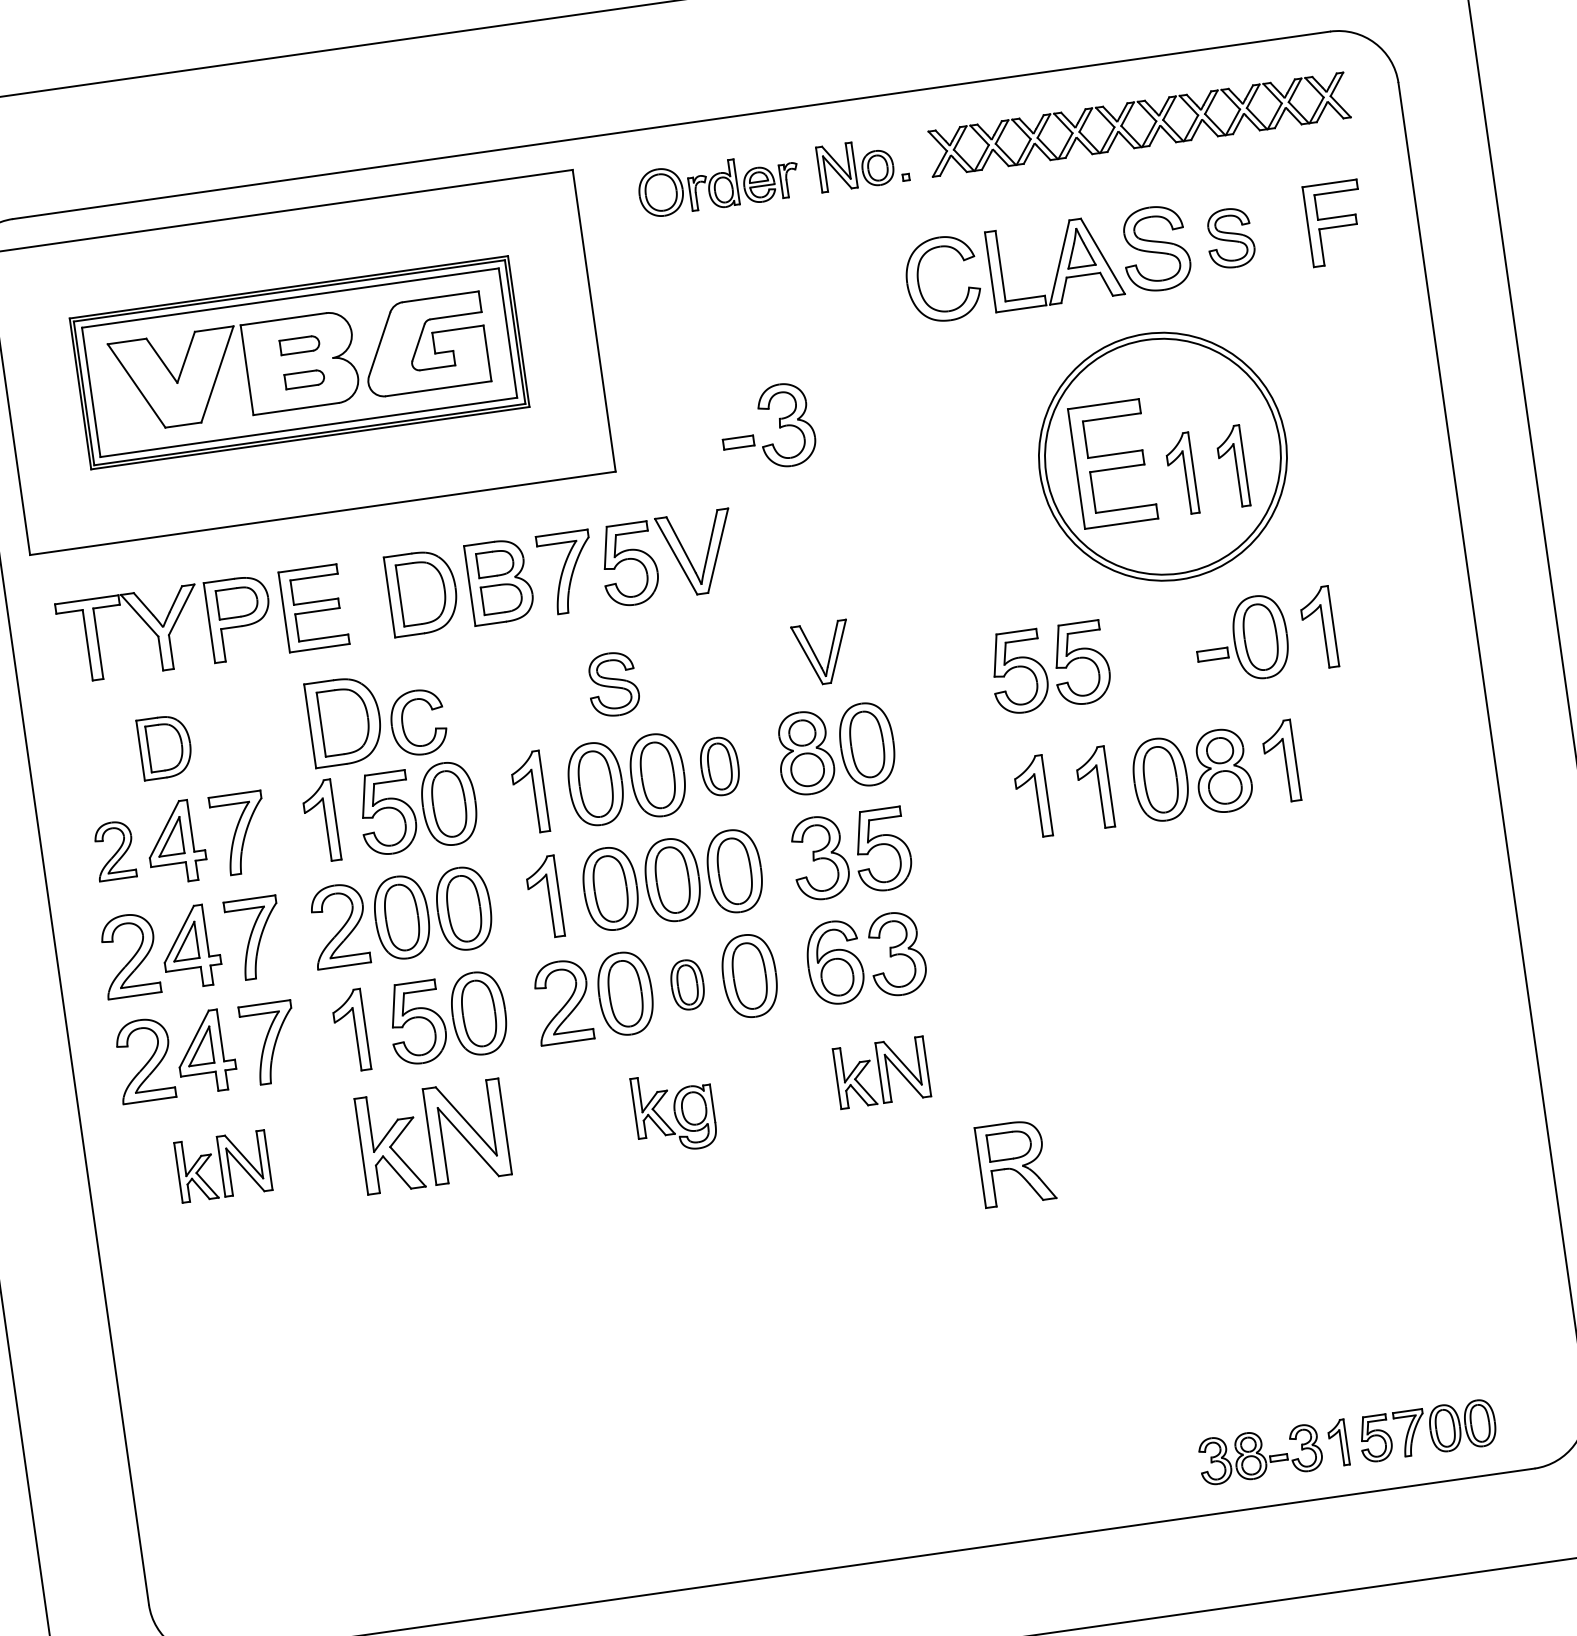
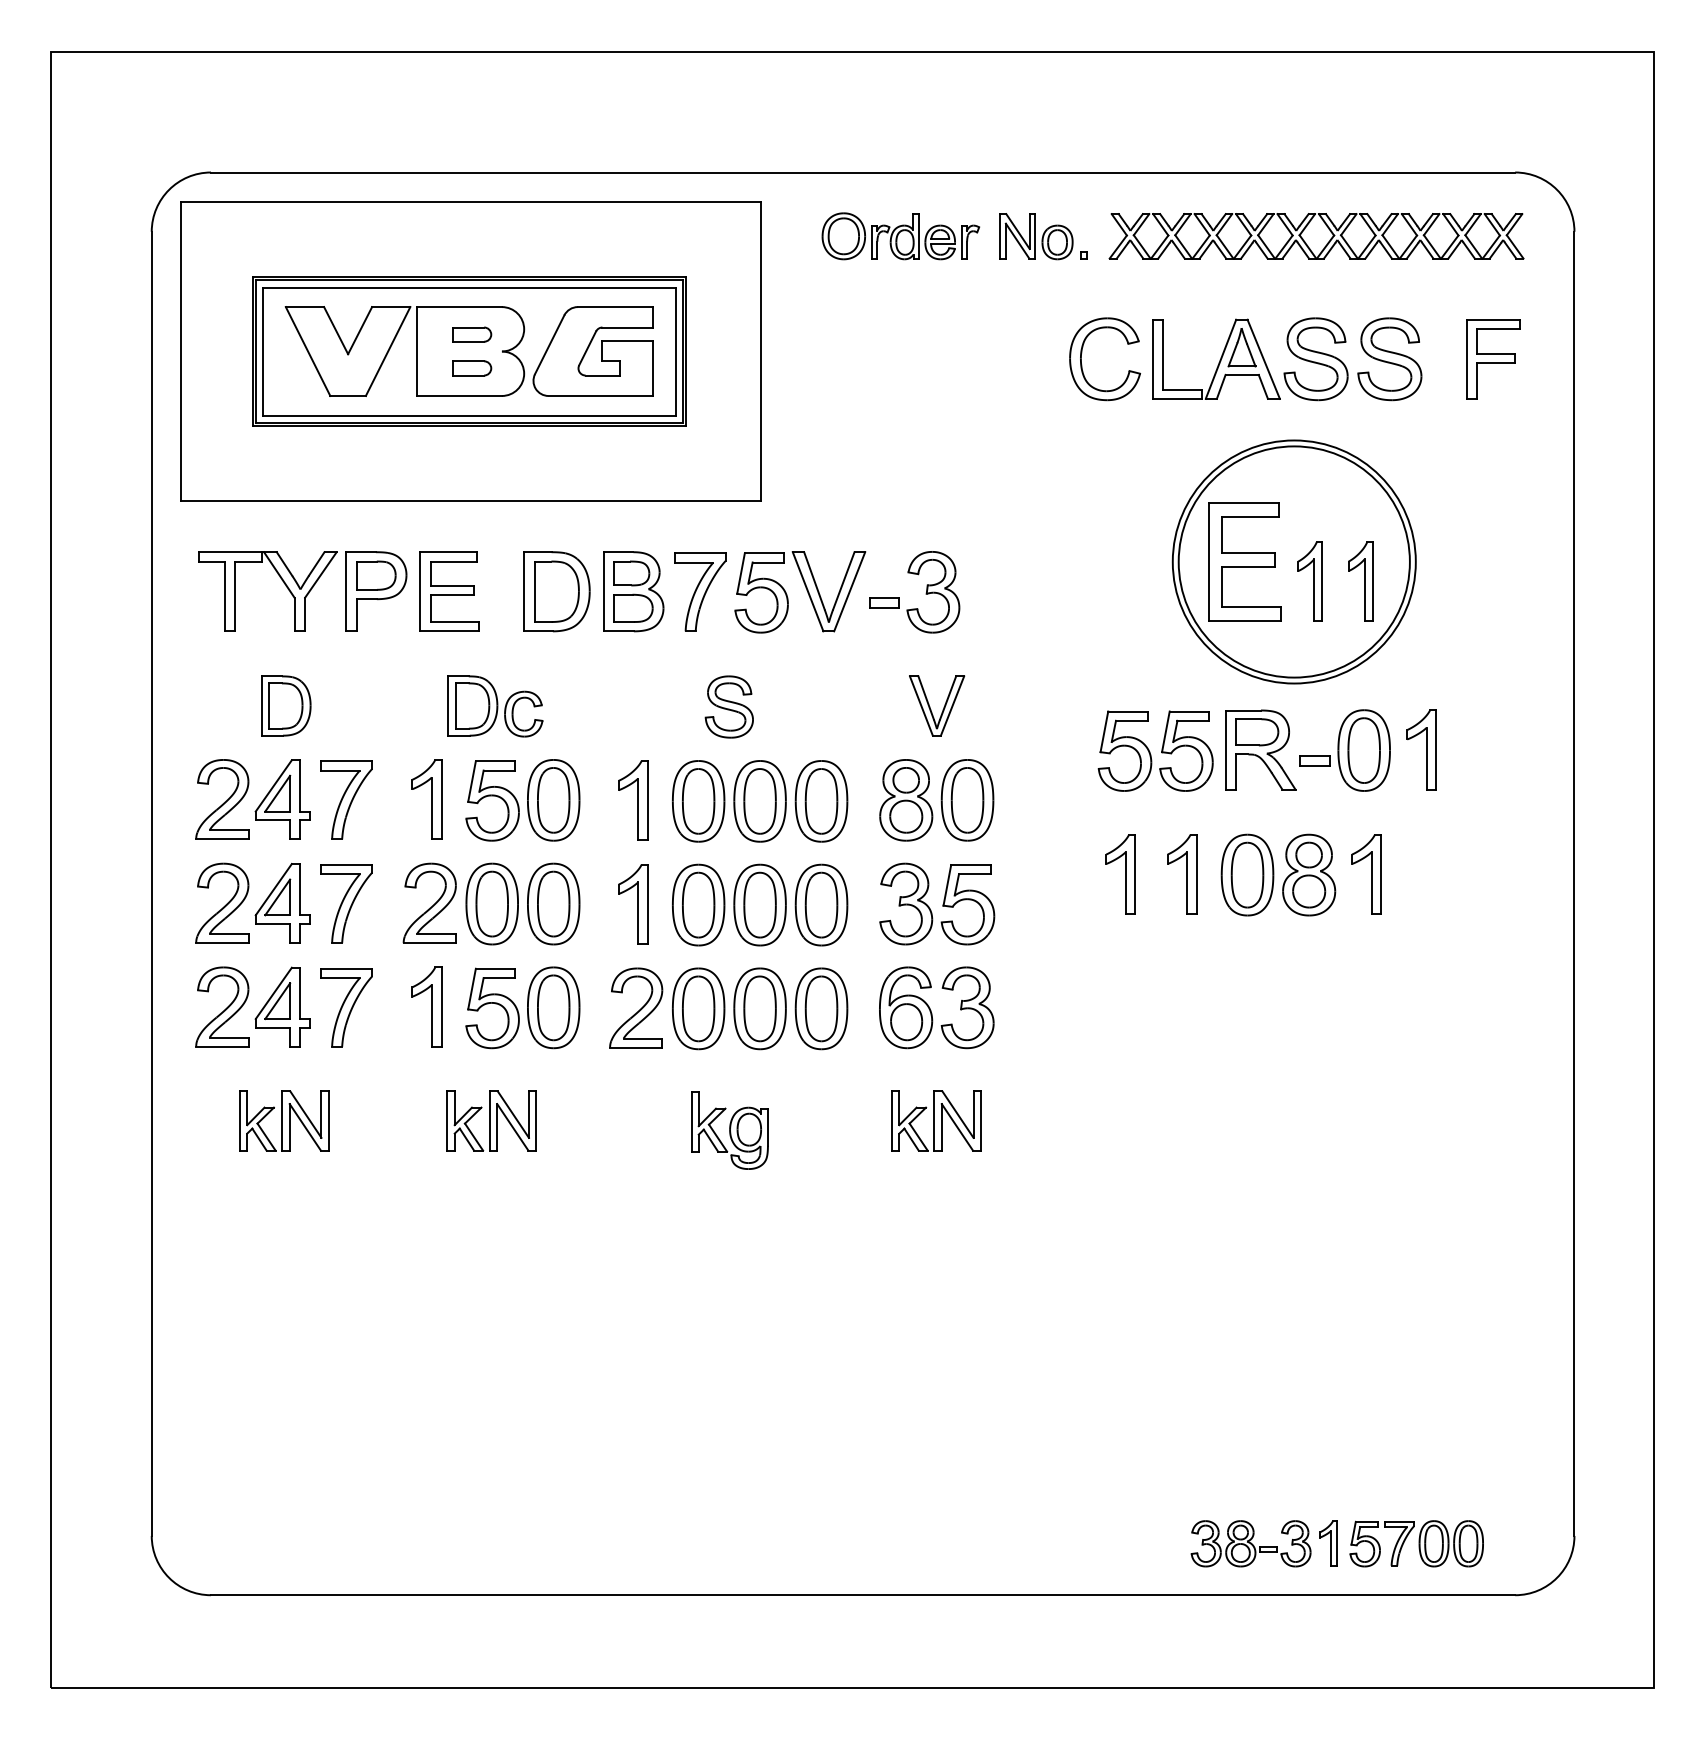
part: (1230, 238) -> (1389, 359), size x1.43
part: (778, 427) -> (925, 593), moved
part: (376, 717) -> (495, 706), size x0.71
part: (719, 766) -> (821, 801), size x1.43
part: (114, 850) -> (222, 799), size x1.43
part: (686, 984) -> (759, 1008), size x1.67
part: (432, 1136) -> (491, 1120), size x0.62
part: (1015, 1162) -> (1260, 749), moved

